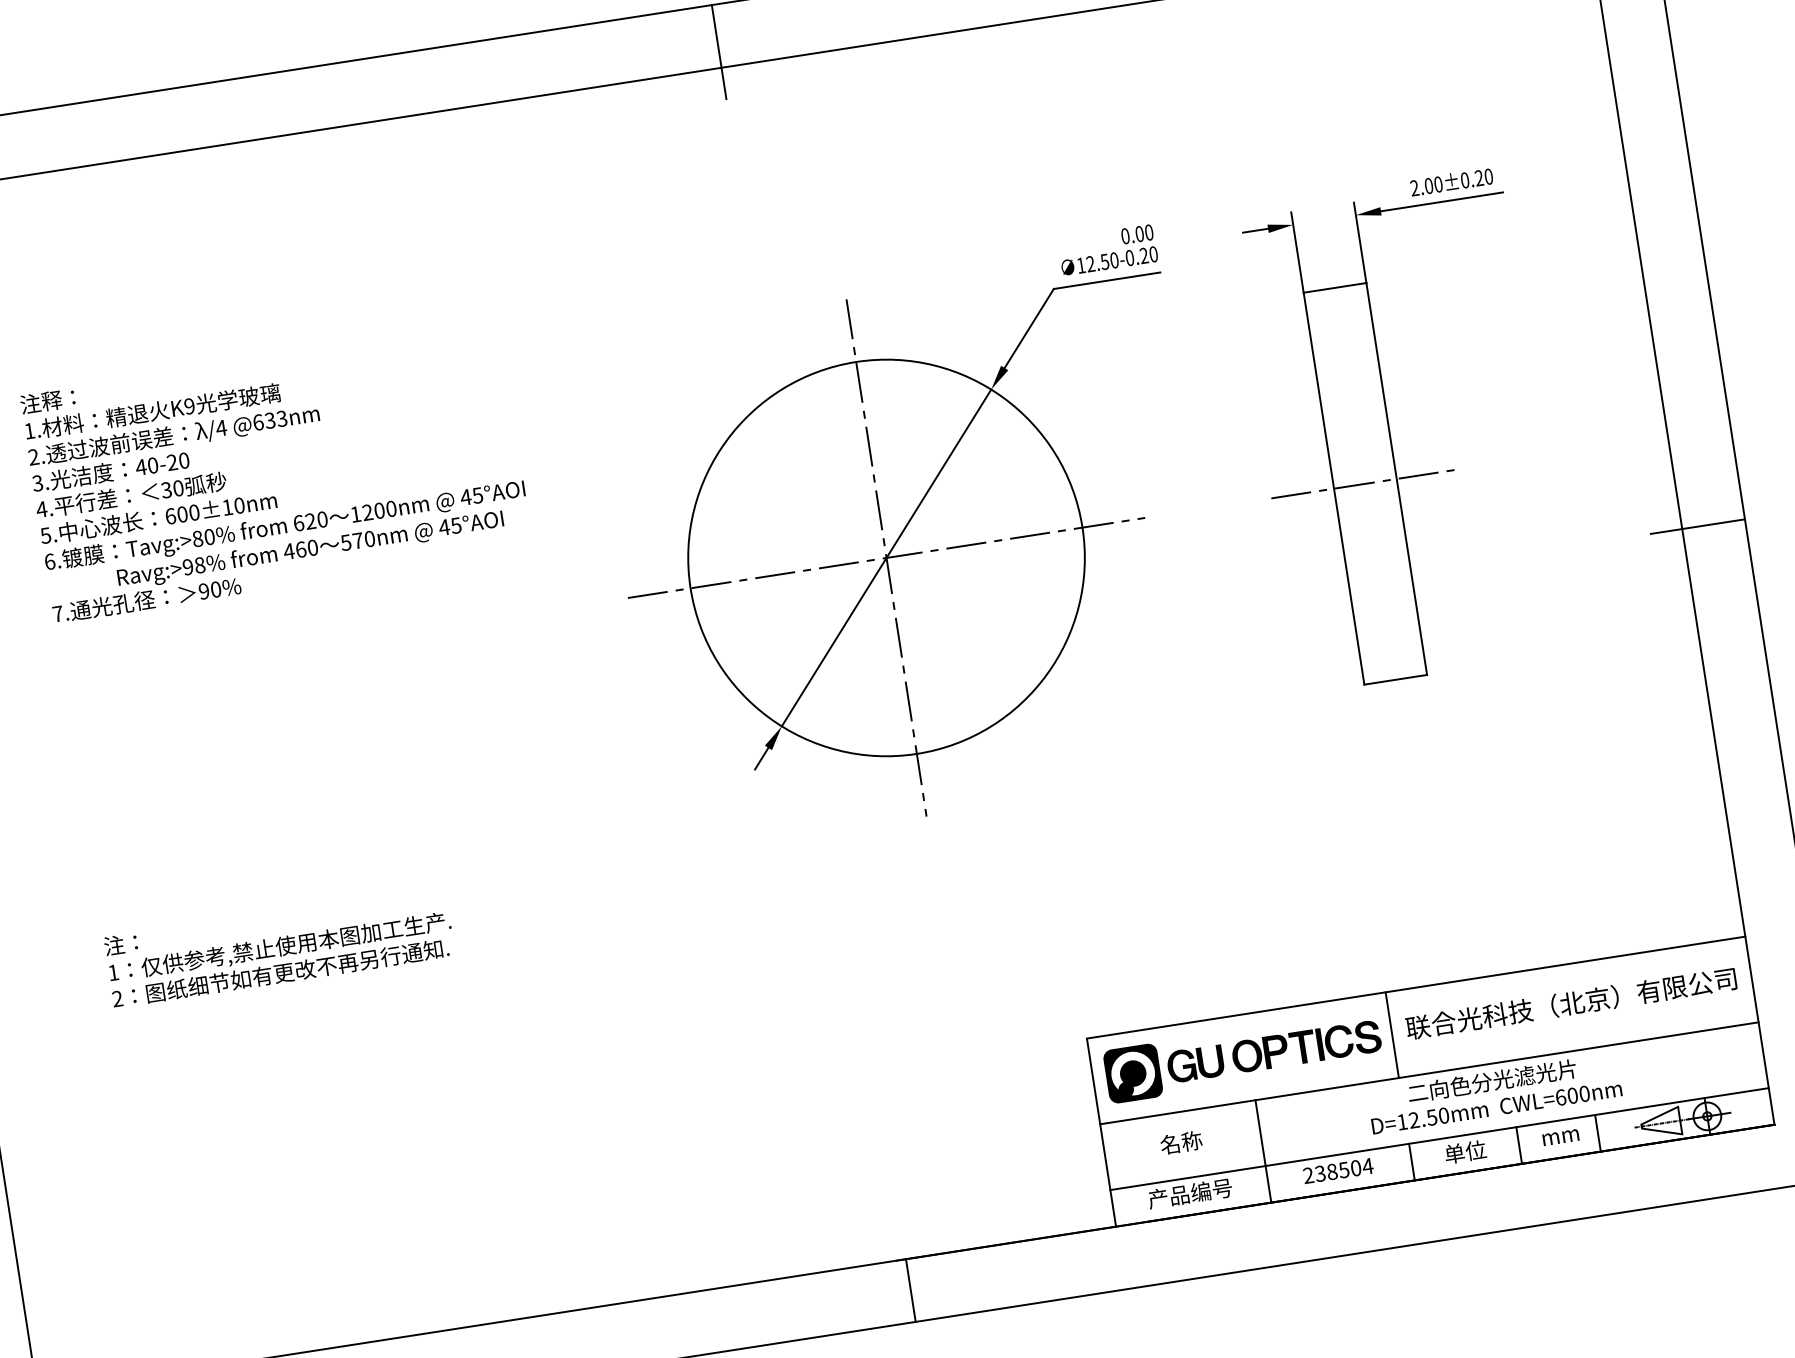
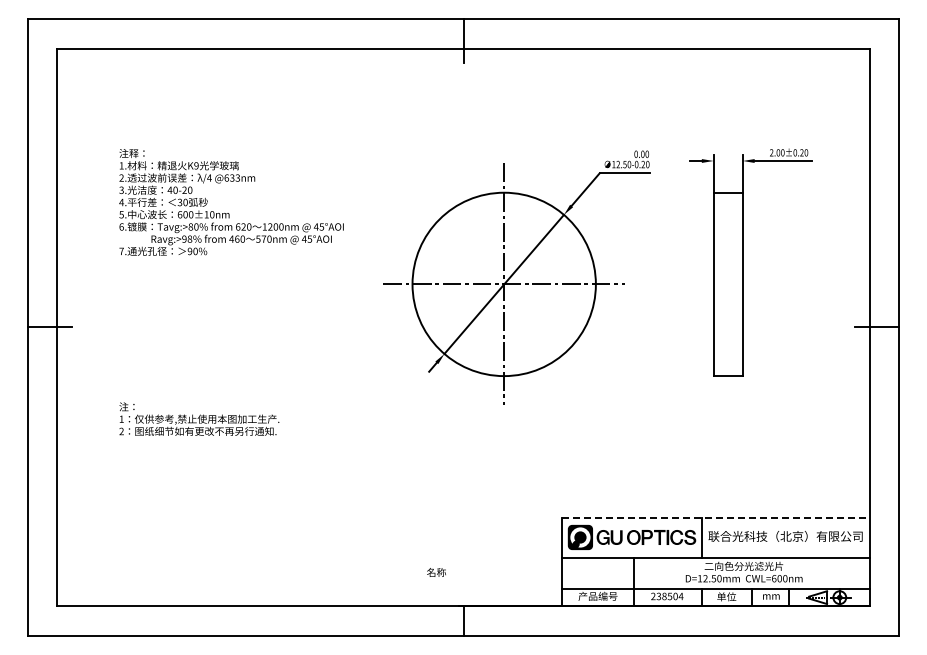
line: (1365, 483) -> (728, 284), removed
line: (1417, 988) -> (716, 518), solid -> dashed
text: (1181, 1142) -> (436, 572), moved

